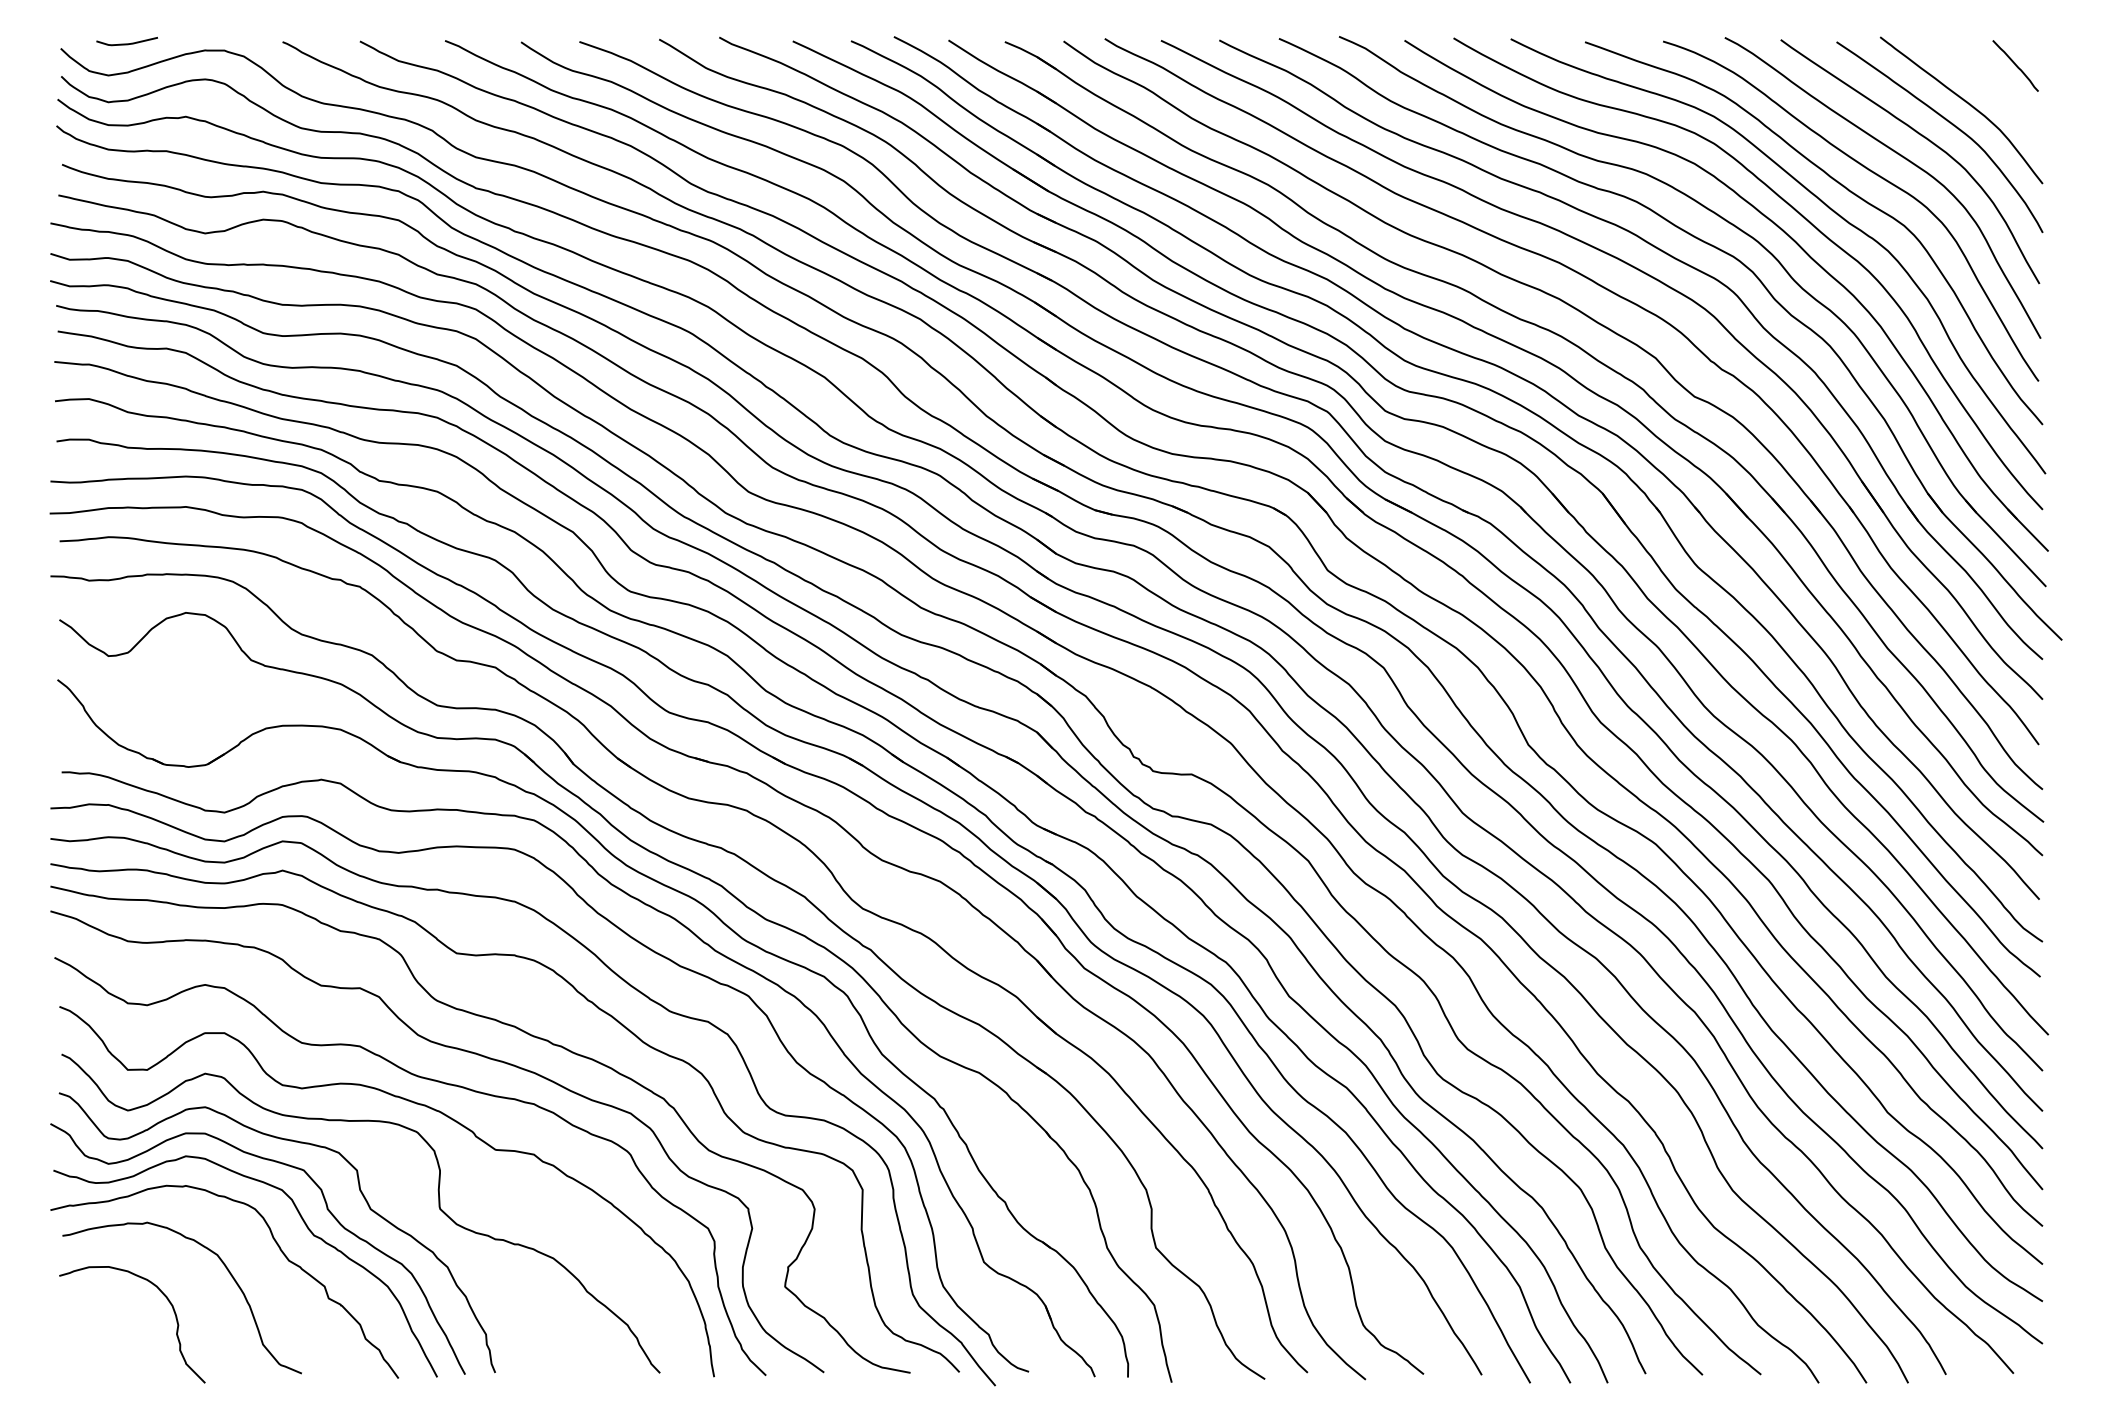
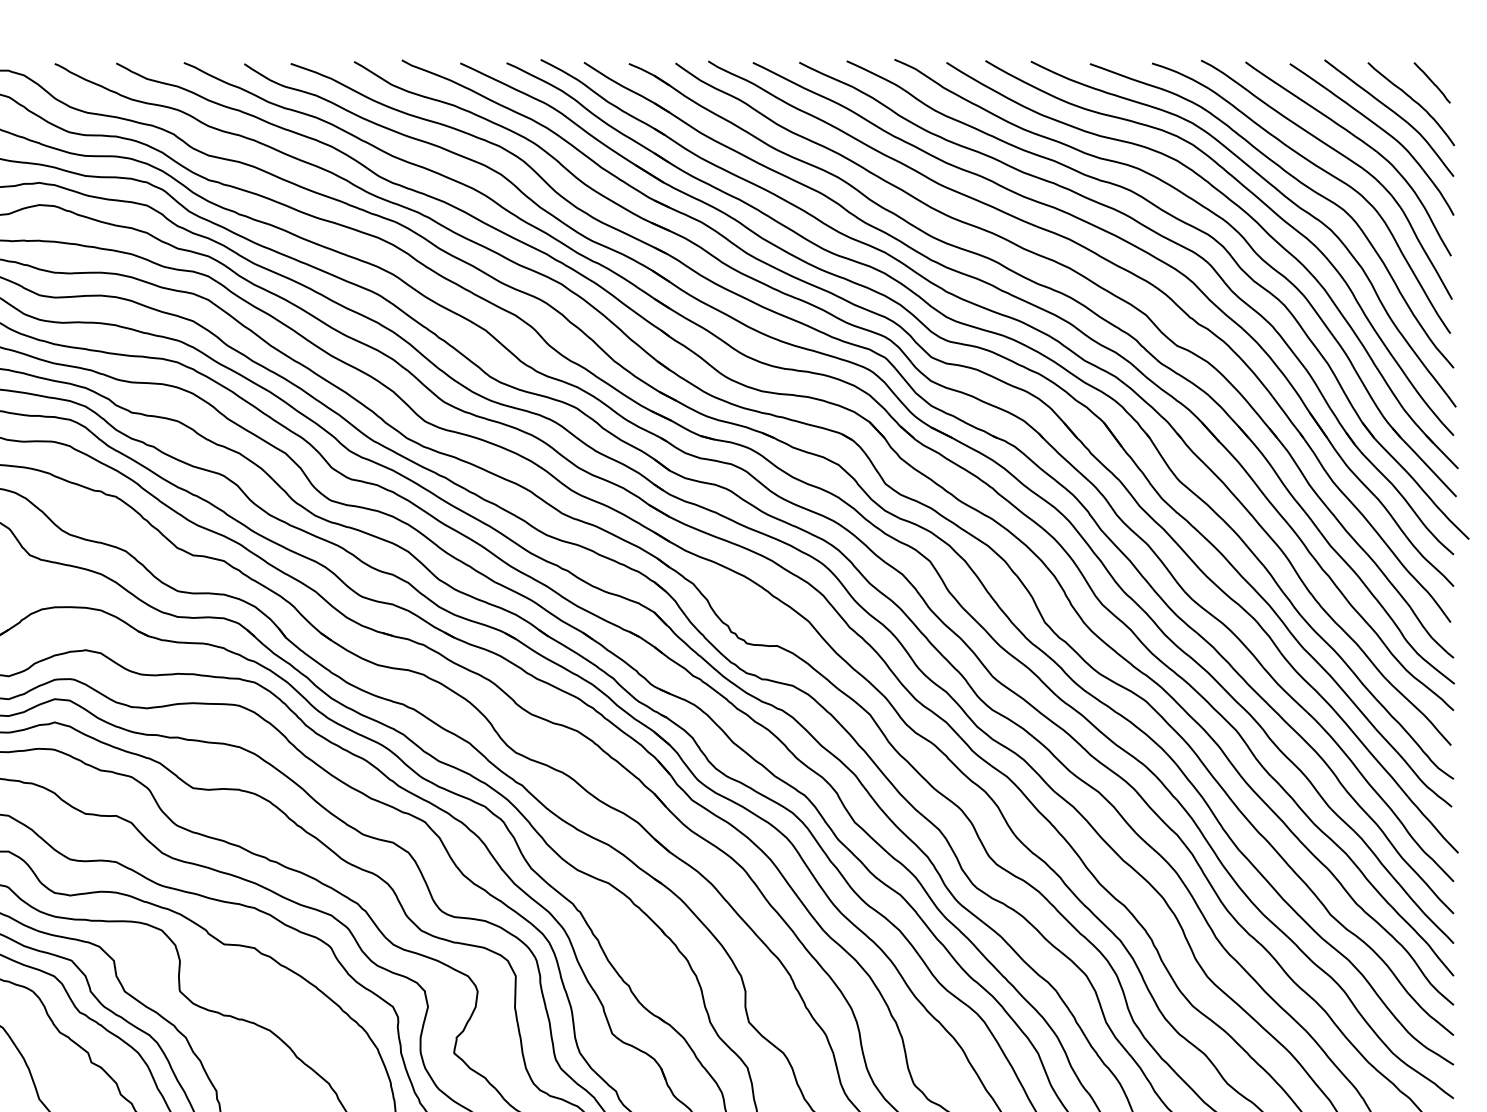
curve: (1992, 89) -> (1413, 101), added

